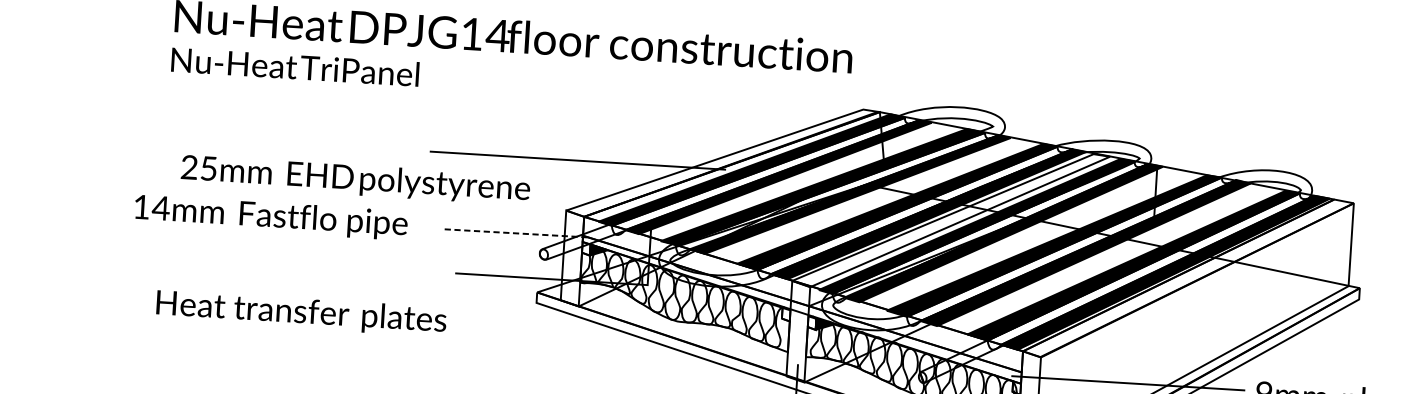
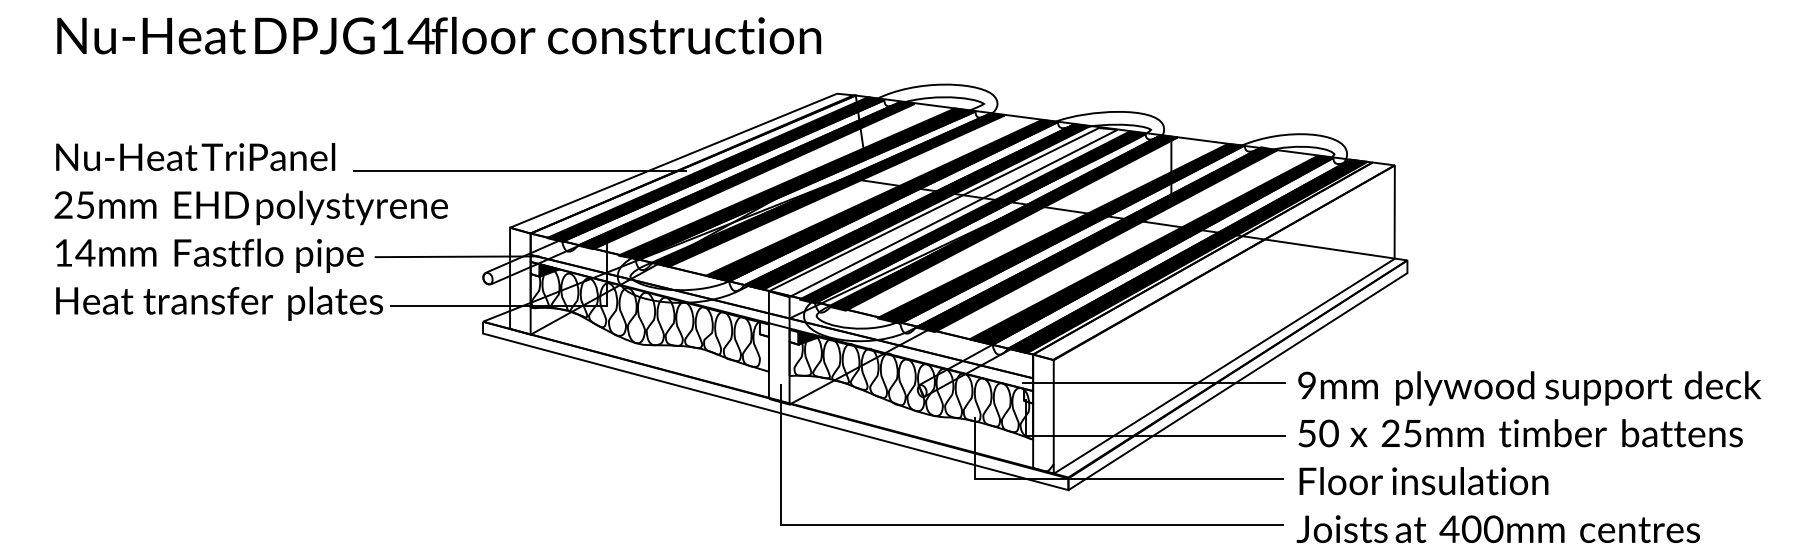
text: (295, 66) -> (195, 156), moved
text: (355, 179) -> (250, 207), moved
text: (270, 217) -> (209, 255), moved
line: (518, 233) -> (457, 256), dashed -> solid
text: (301, 313) -> (219, 303), moved

